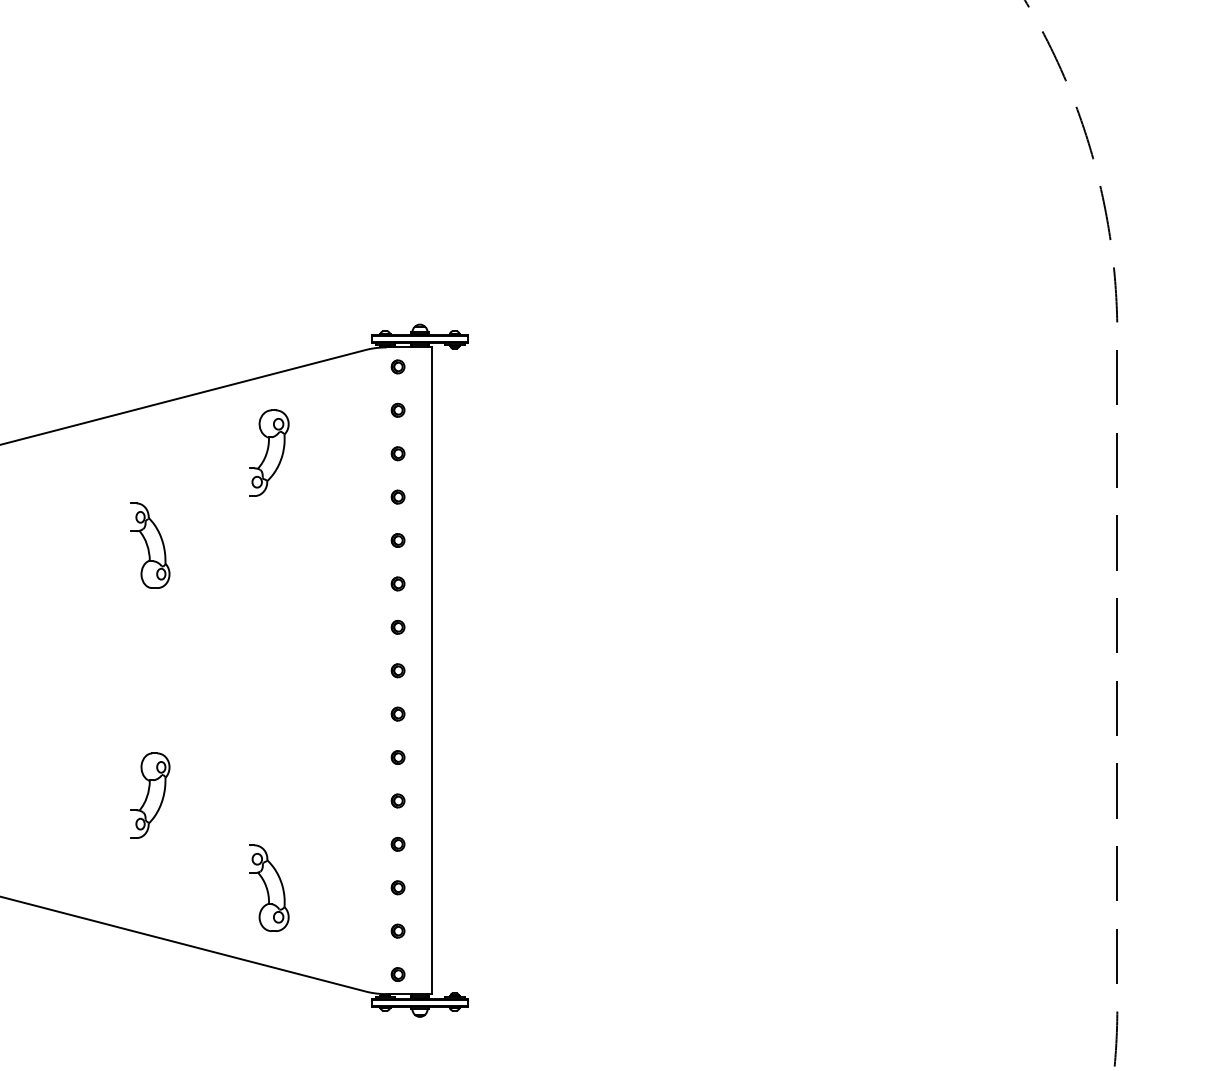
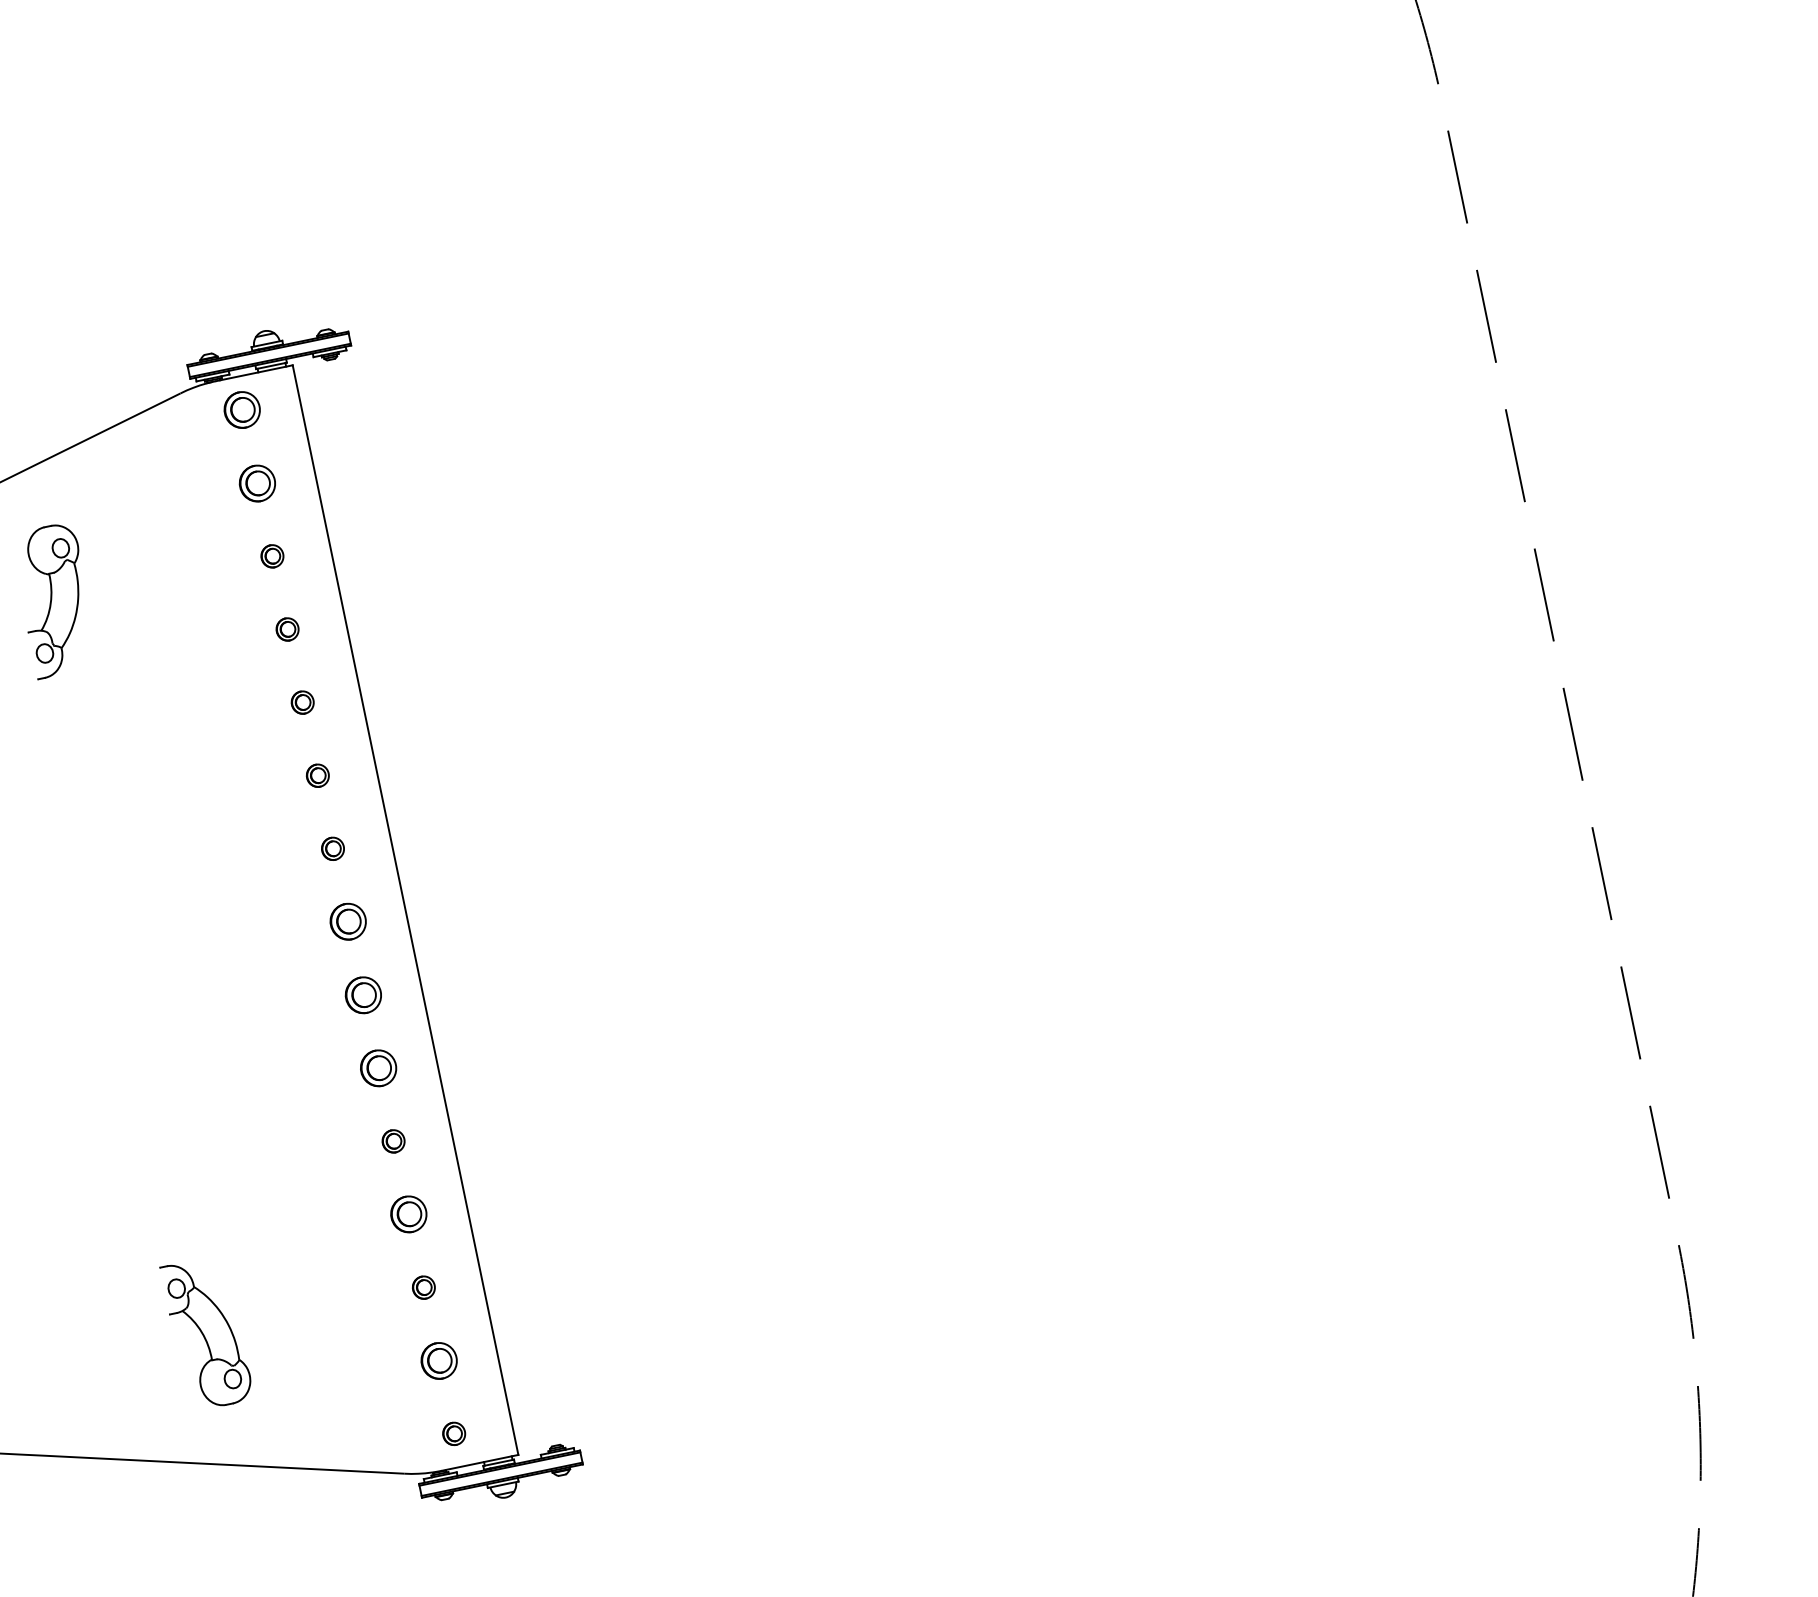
part: (397, 366) -> (240, 409), size x1.6
part: (397, 409) -> (255, 482), size x1.6
part: (397, 670) -> (347, 921), size x1.6
part: (397, 713) -> (362, 994), size x1.6
part: (397, 757) -> (377, 1068), size x1.6
part: (397, 844) -> (407, 1214), size x1.6
part: (397, 930) -> (437, 1359), size x1.6

